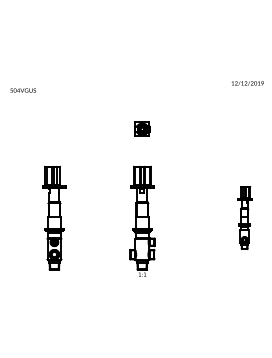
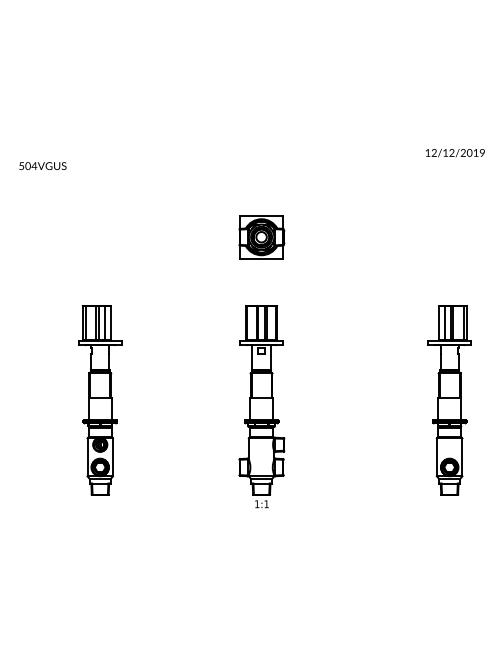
part: (142, 129) -> (261, 237), size x1.67
part: (244, 217) -> (449, 399), size x1.67

